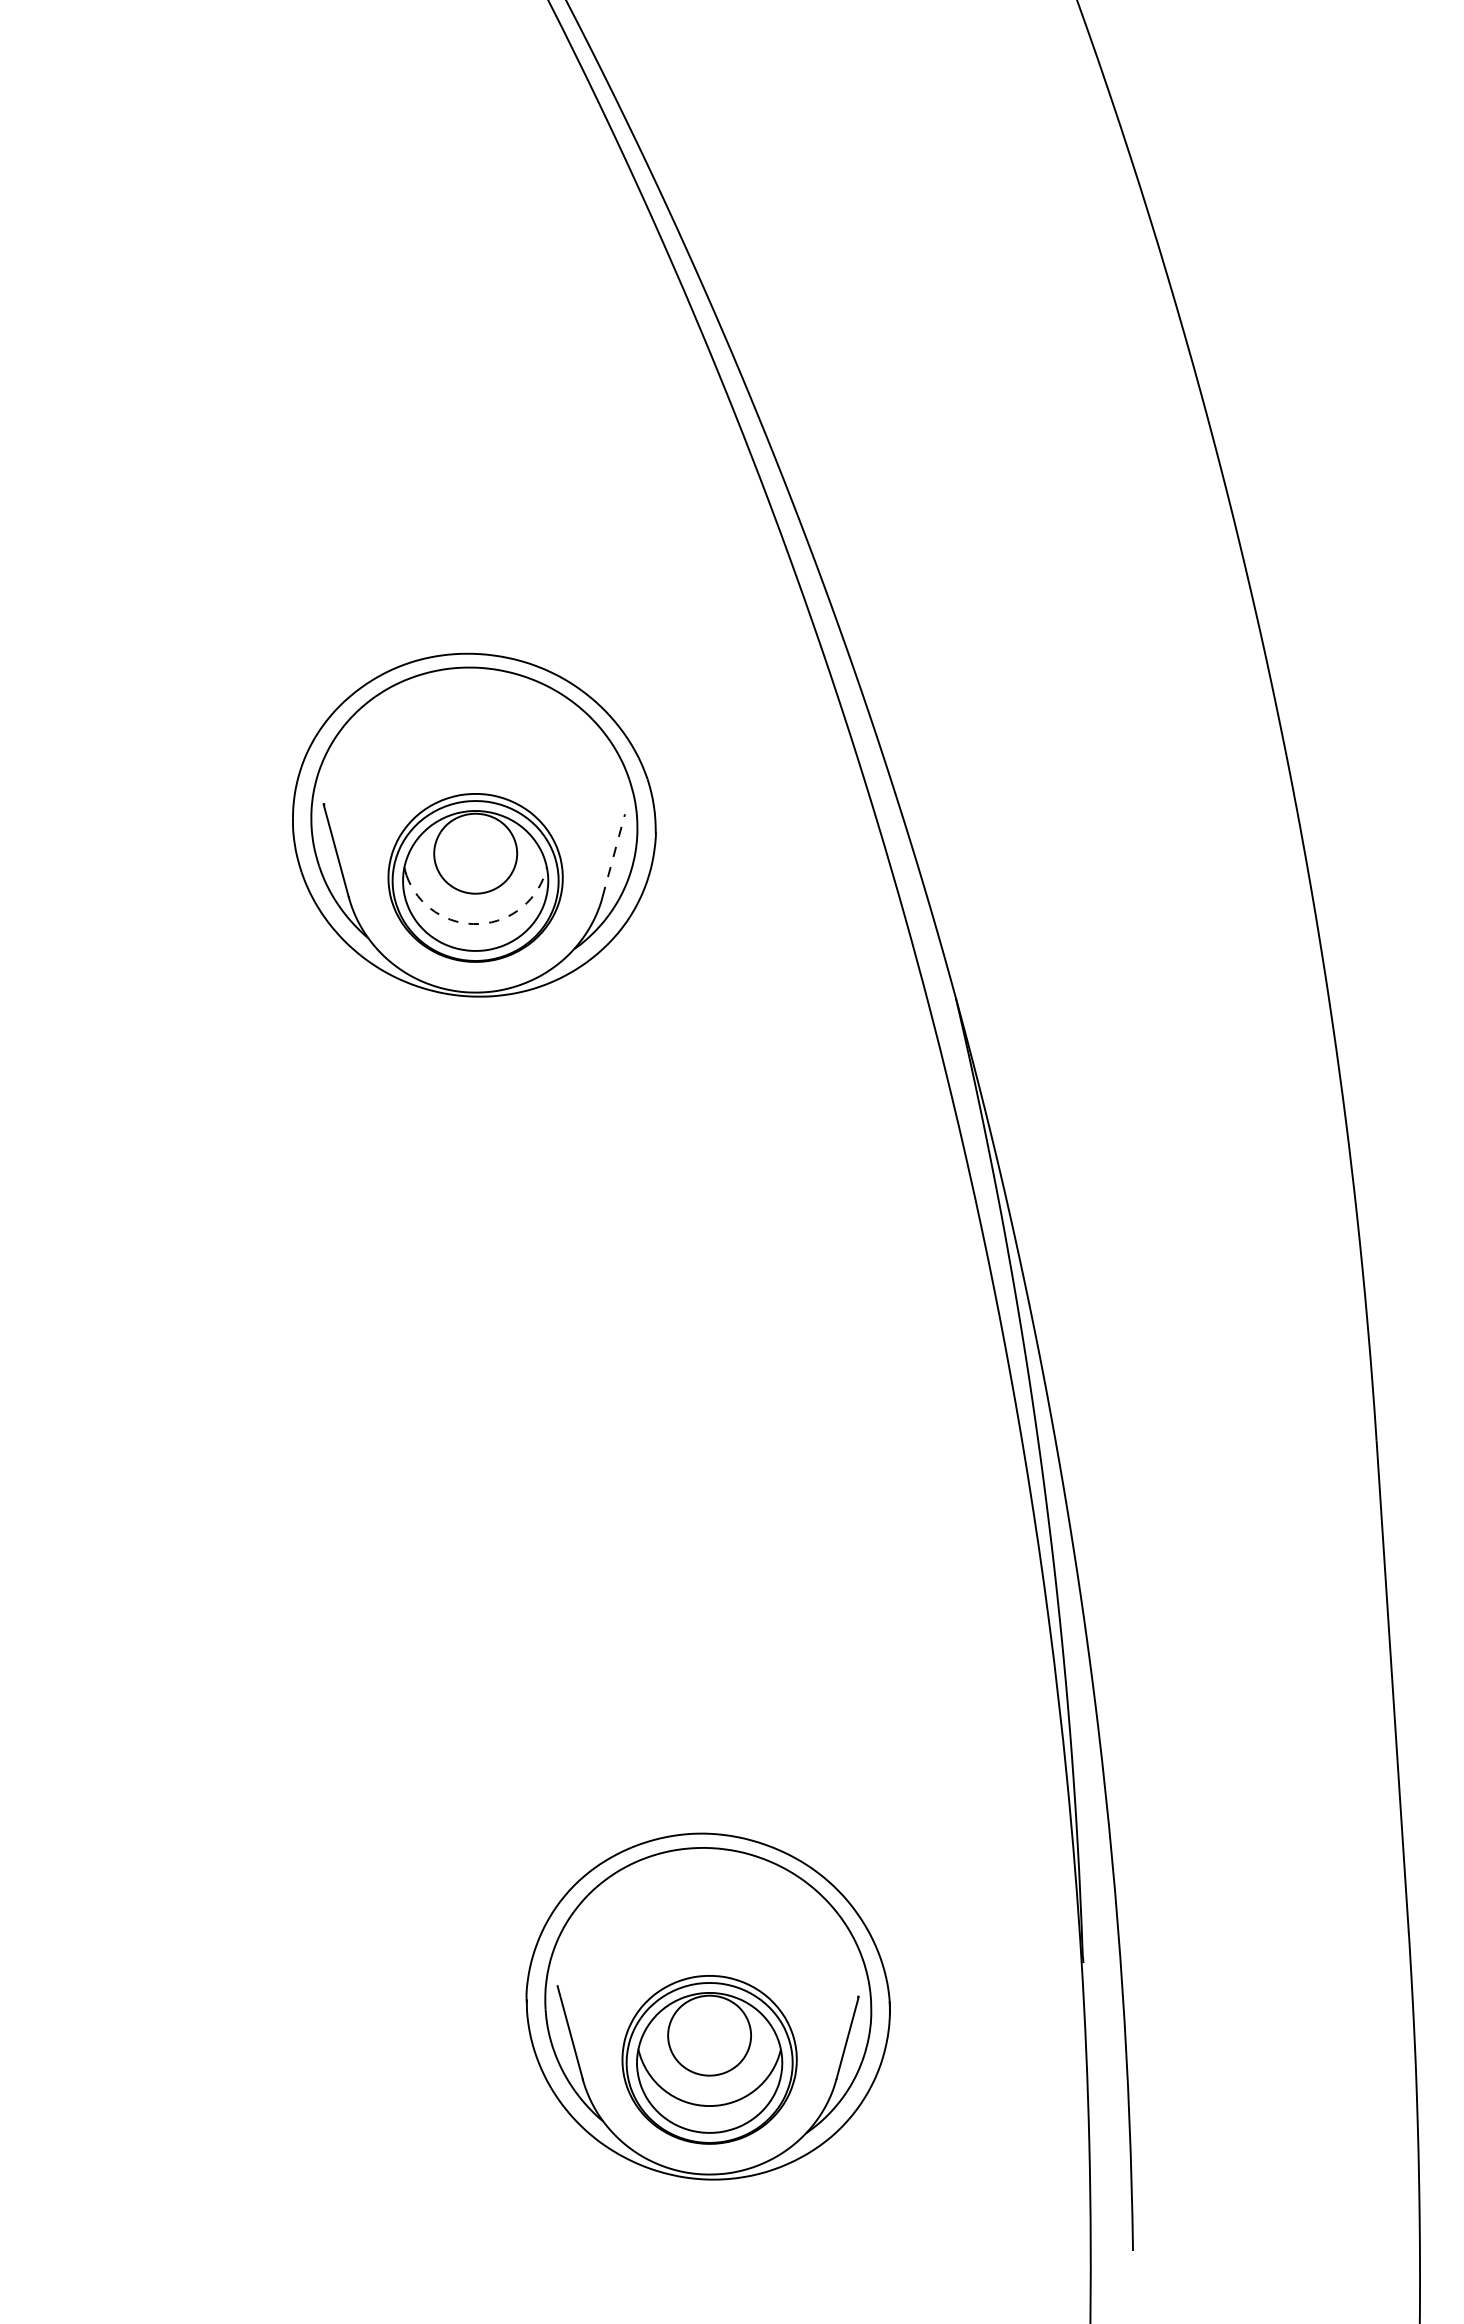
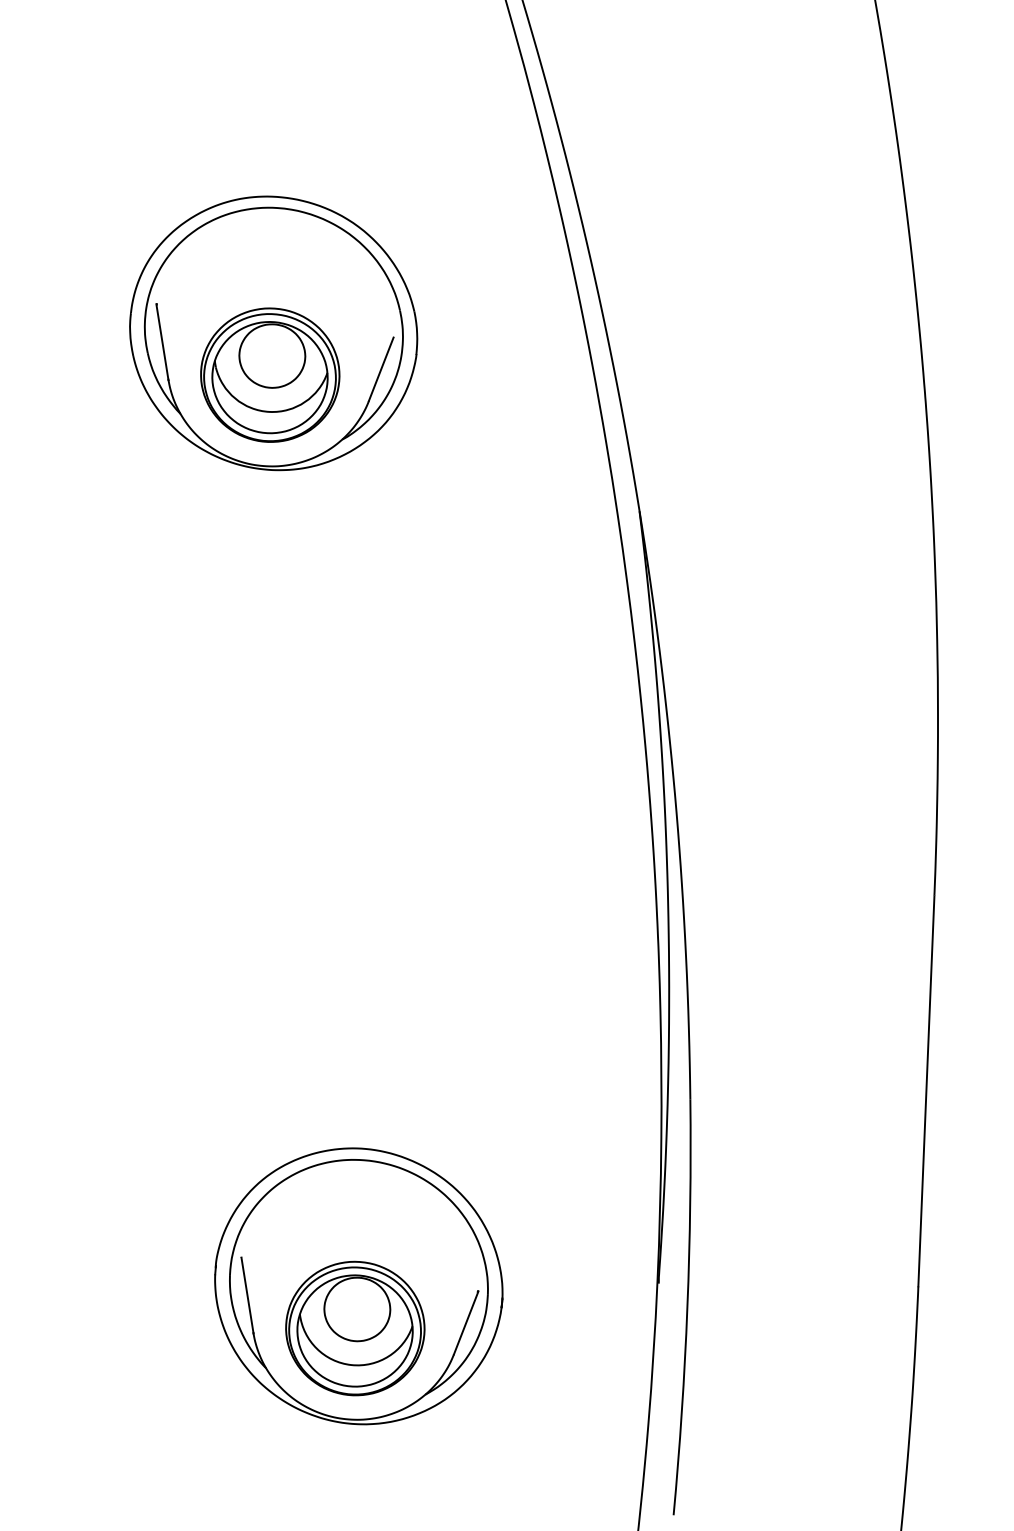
line: (613, 855) -> (381, 369), dashed -> solid
arc: (479, 923) -> (269, 411), dashed -> solid

